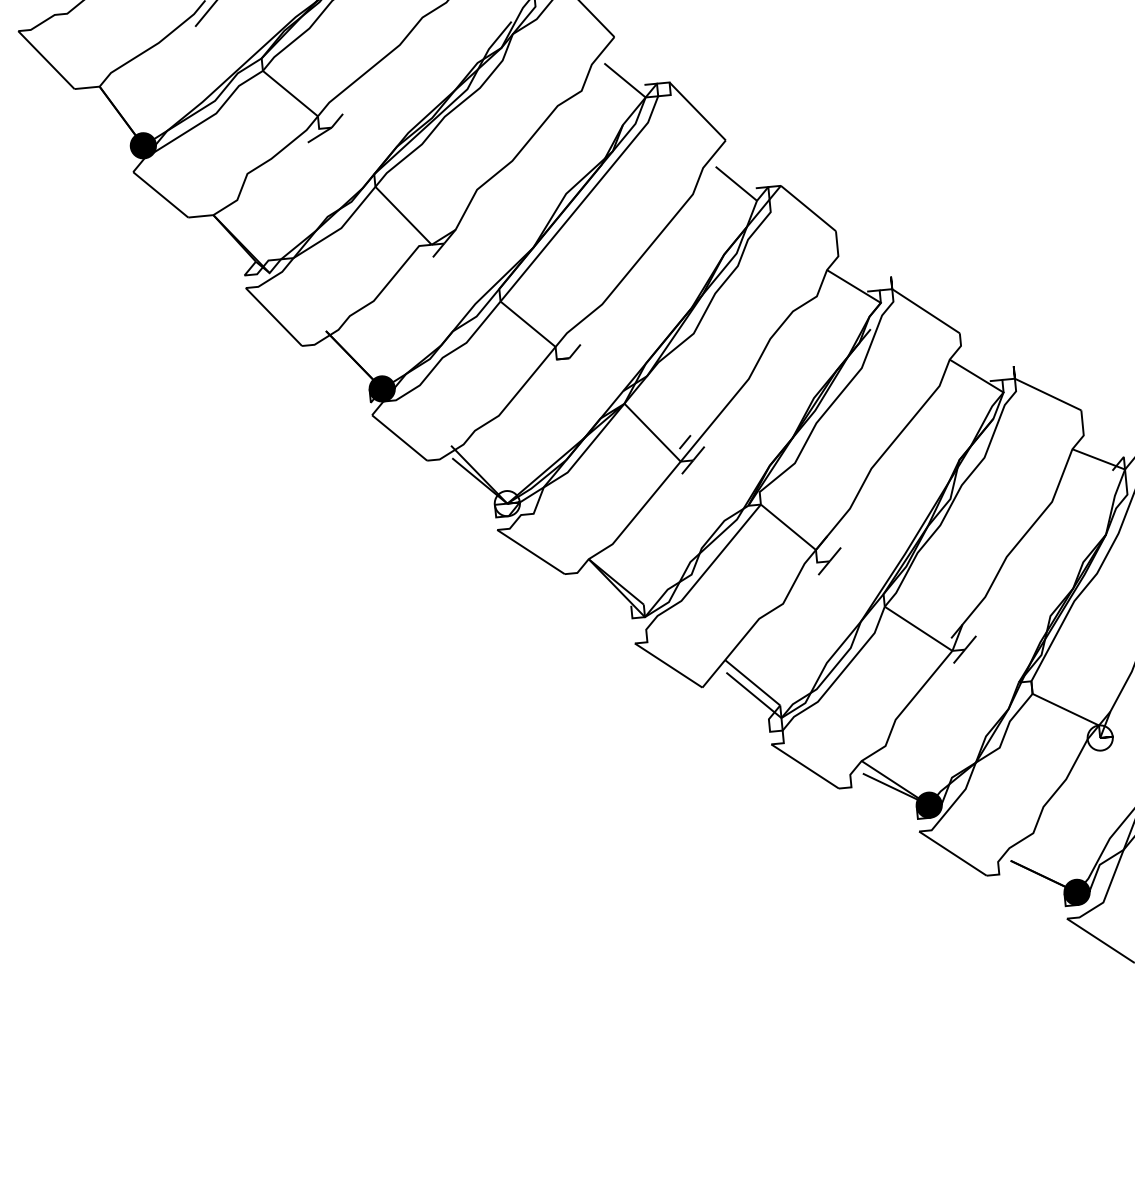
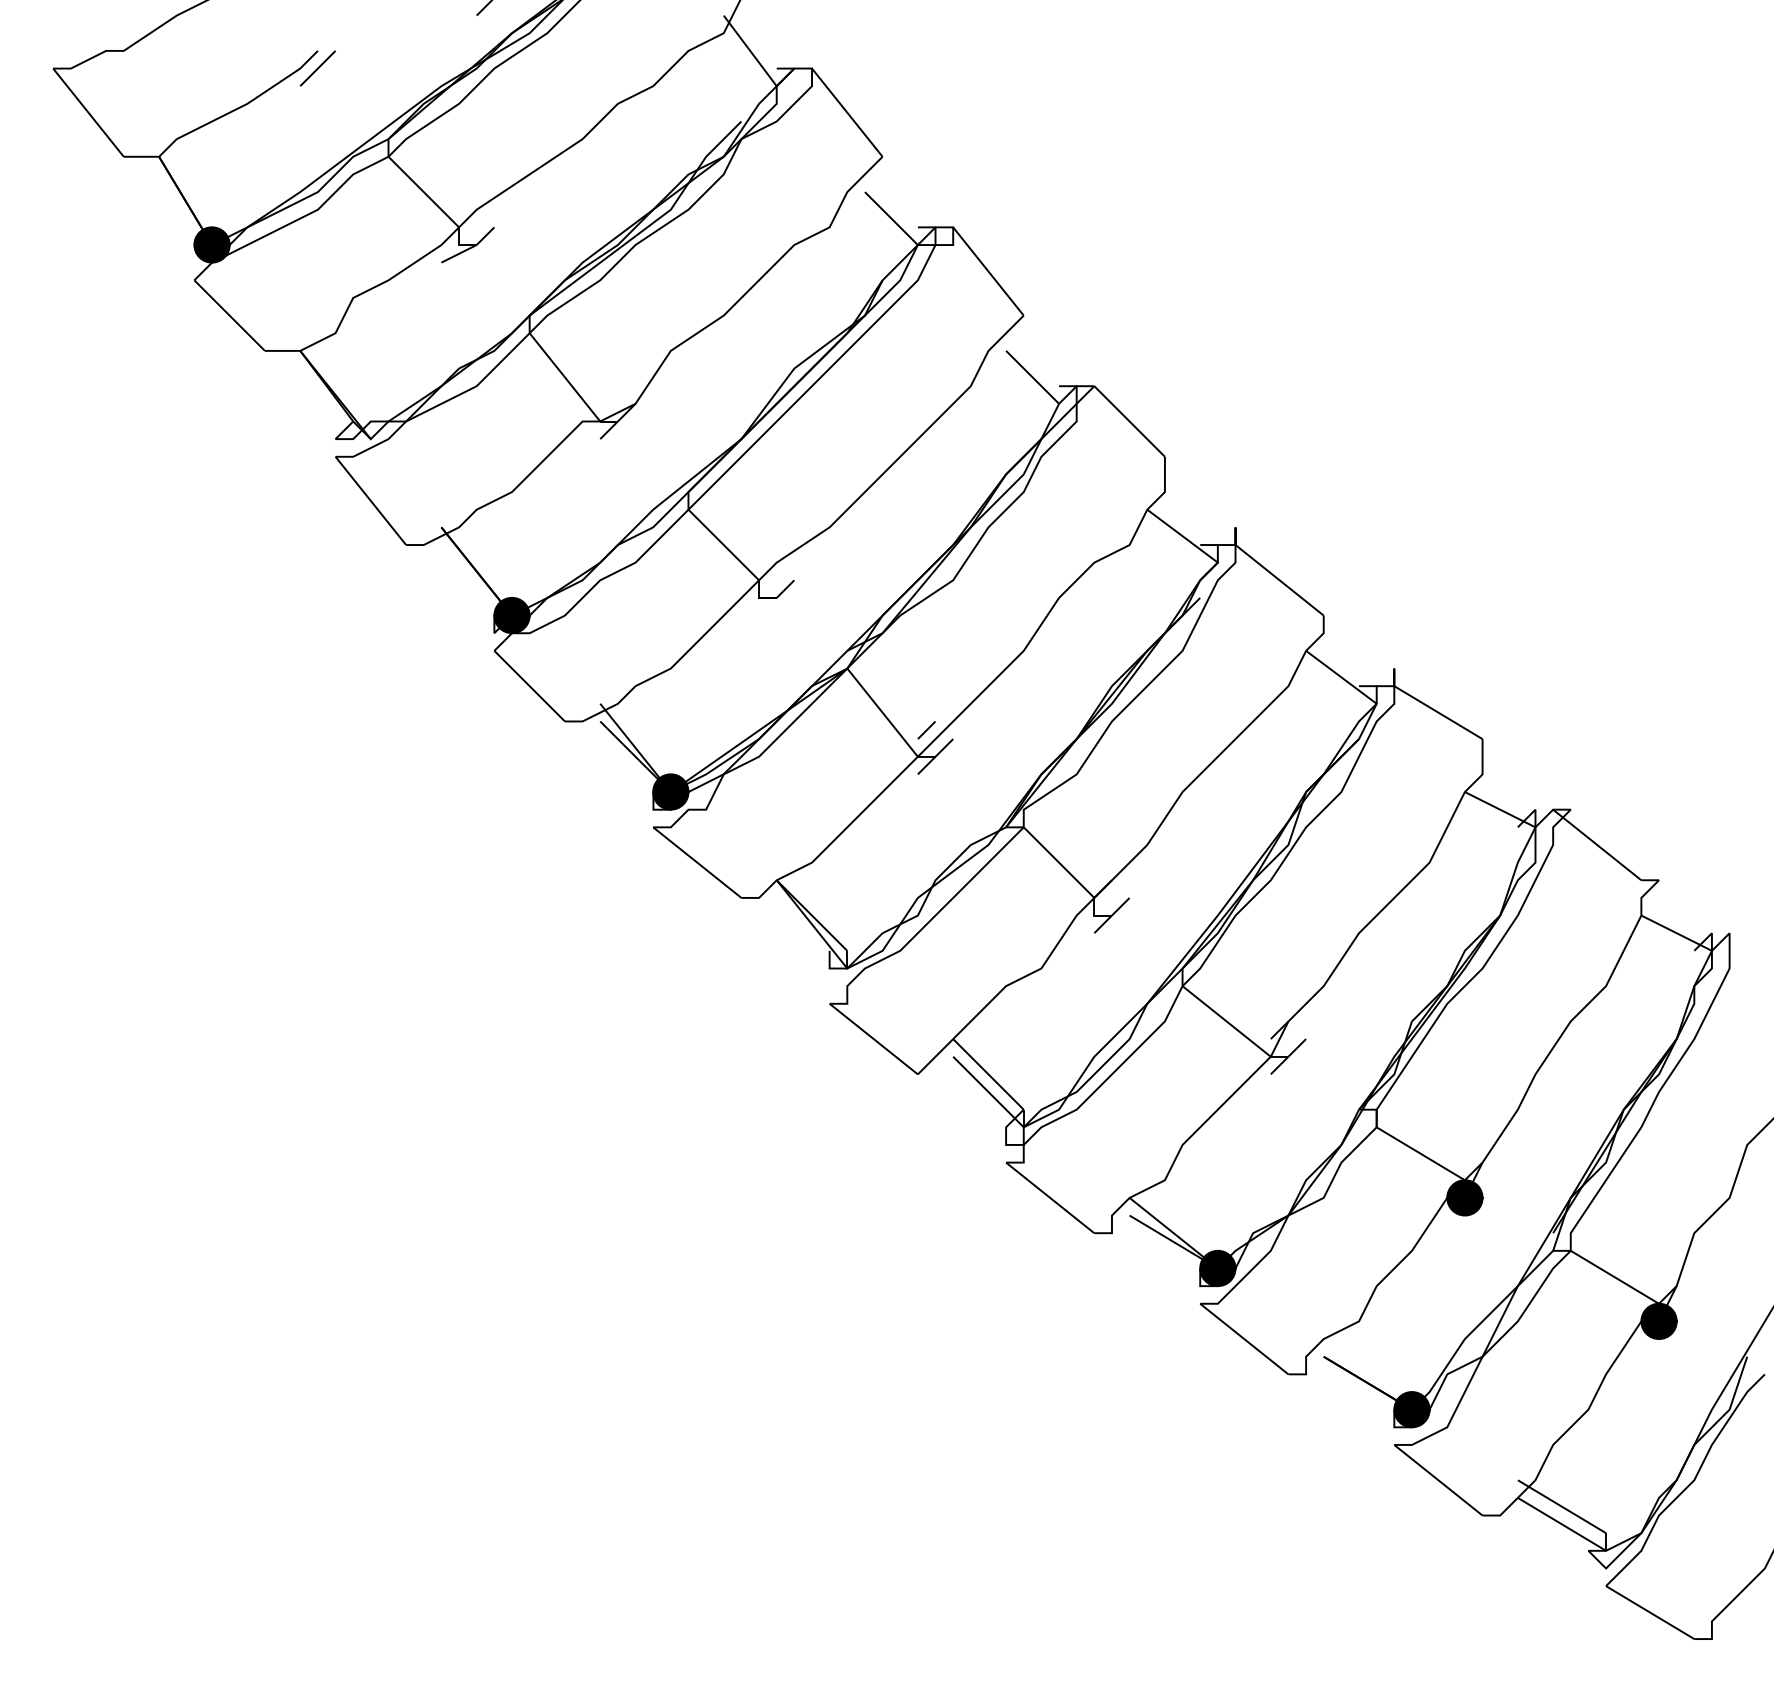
fill: (507, 503) -> (670, 791), added
fill: (1099, 737) -> (1464, 1197), added

